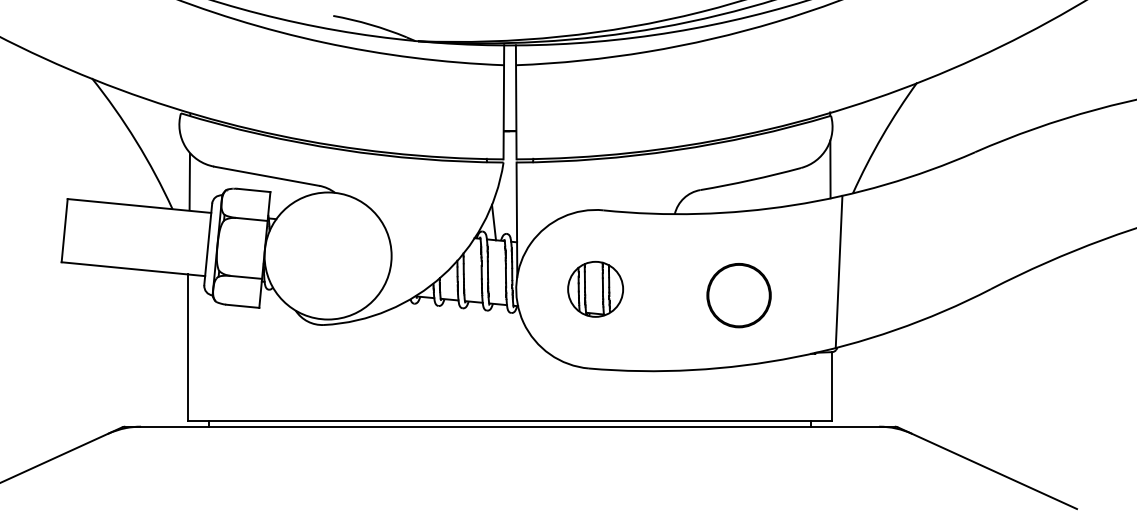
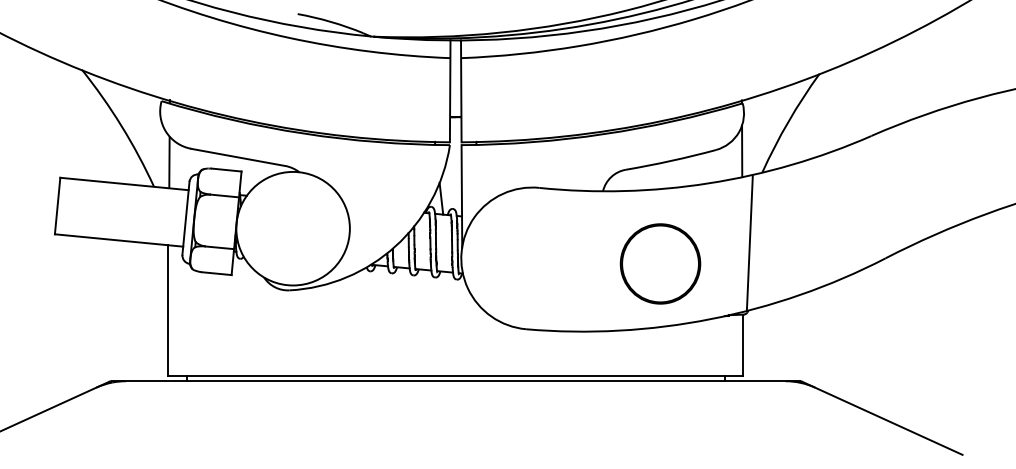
part: (595, 289) -> (532, 258), removed
circle: (738, 295) -> (659, 263), size x1.4

